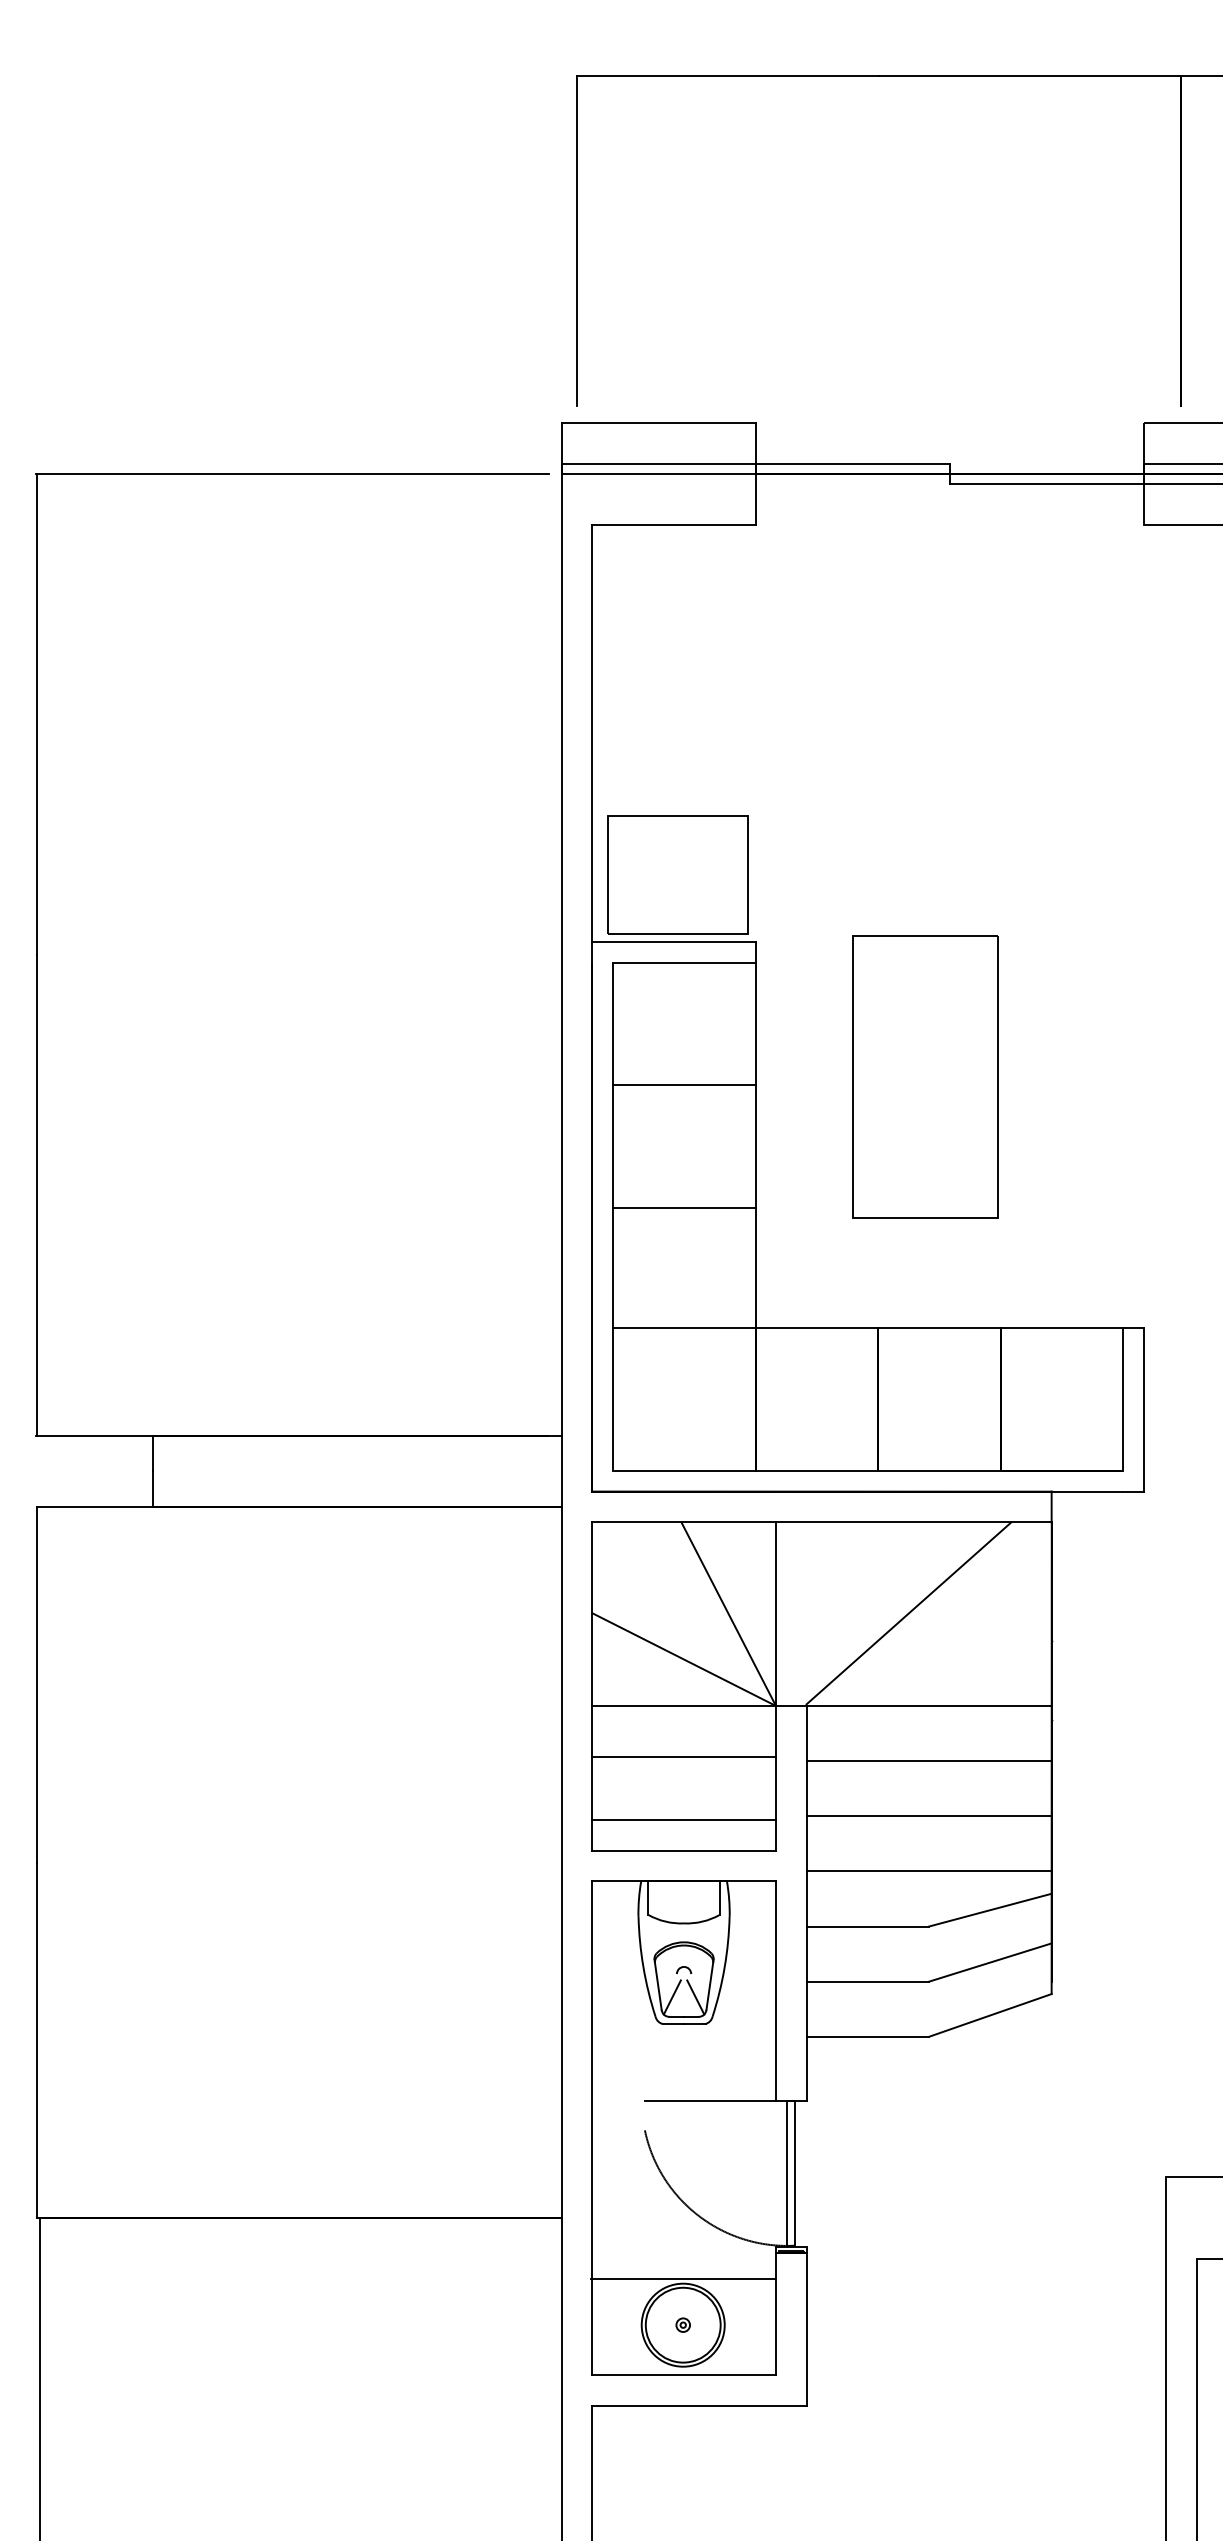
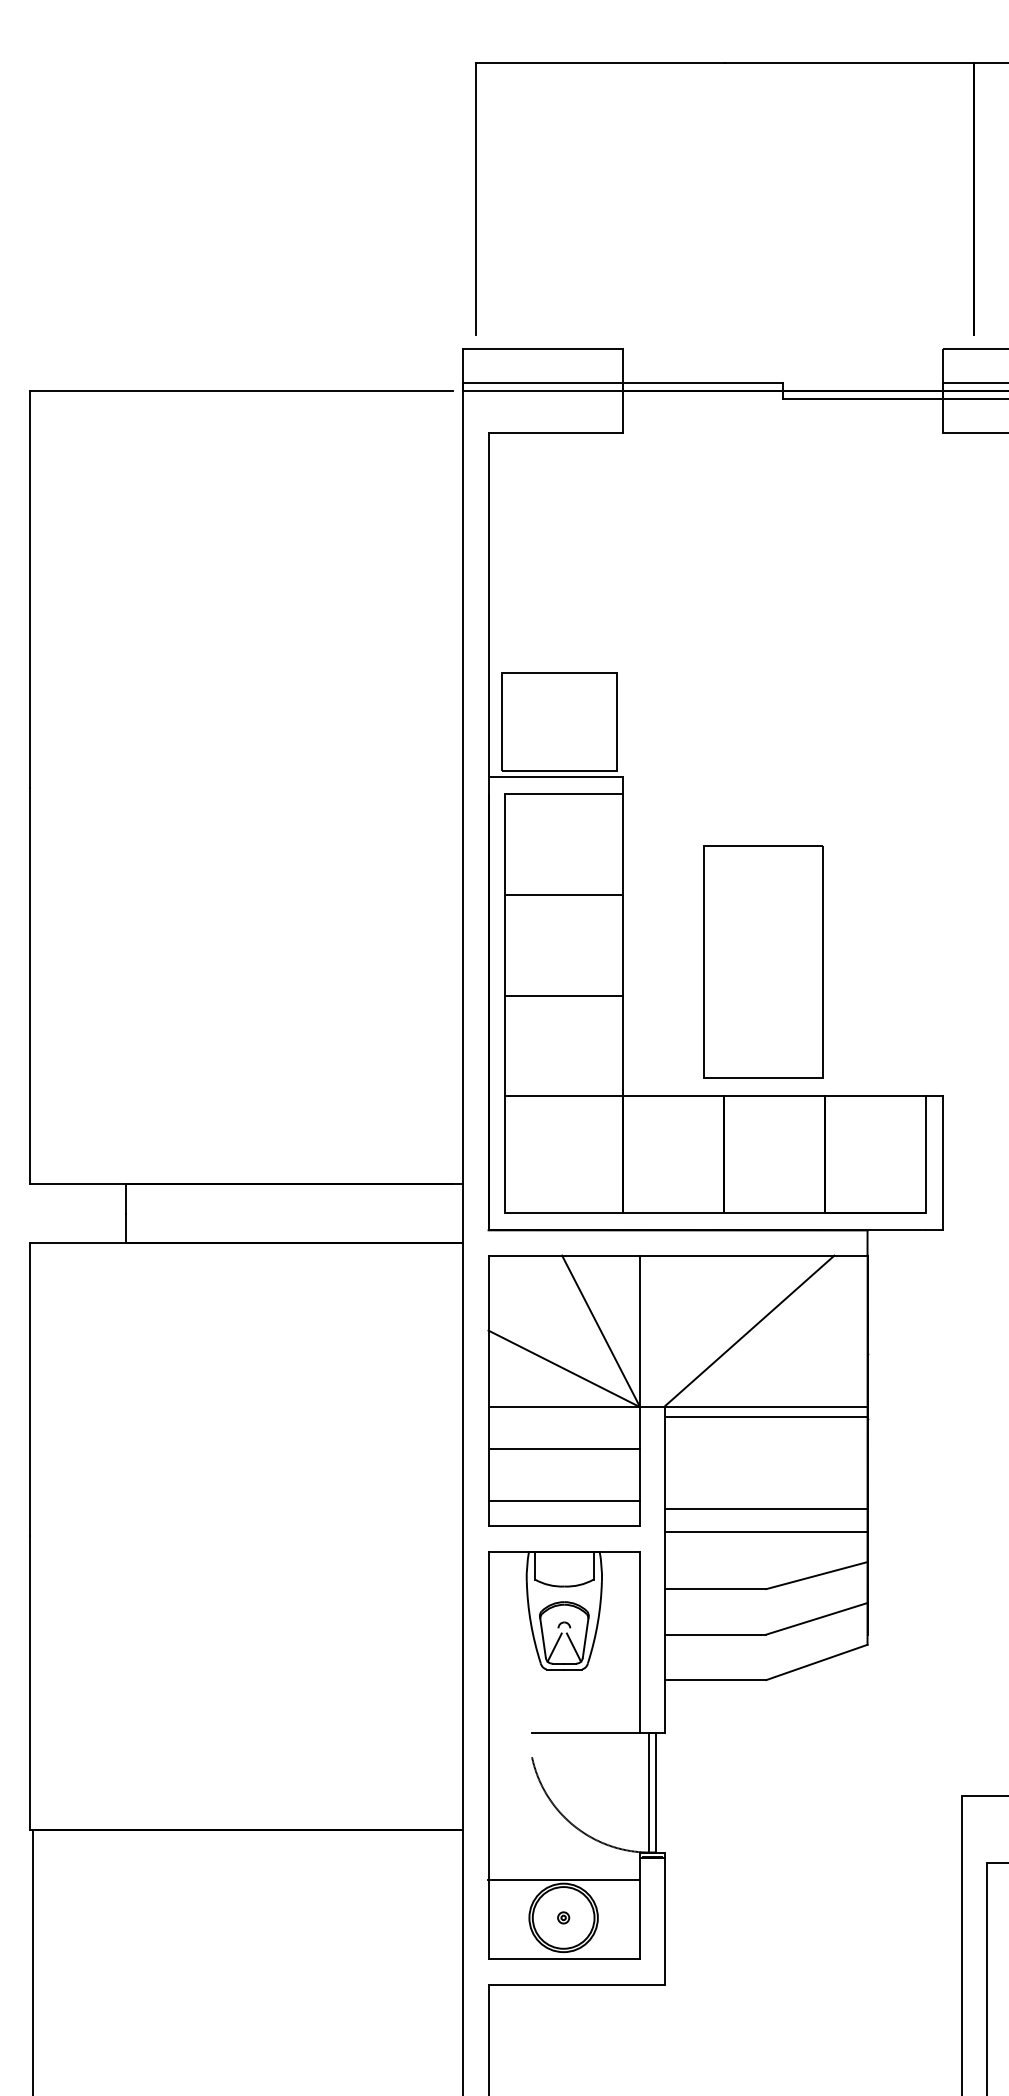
part: (925, 1075) -> (763, 961), moved
line: (929, 1760) -> (766, 1416), moved
line: (929, 1816) -> (766, 1532), moved
line: (929, 1871) -> (766, 1508), moved

